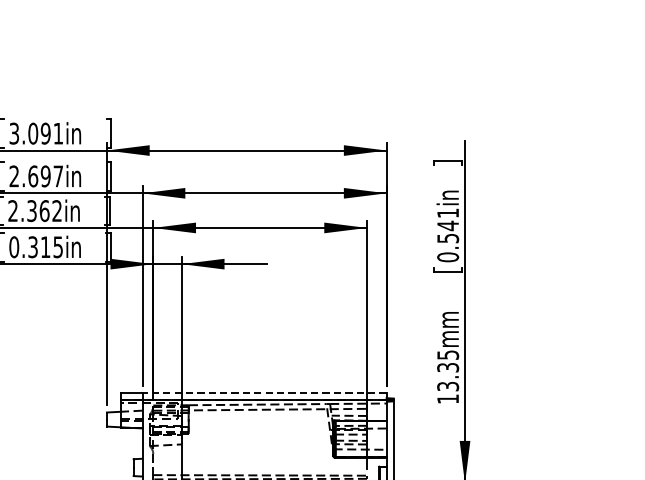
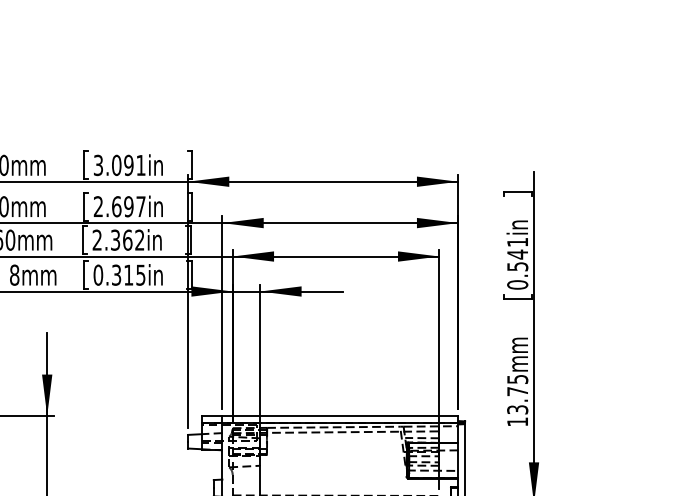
text: (447, 367) -> (517, 391), 13.35mm -> 13.75mm
line: (264, 392) -> (340, 415), dashed -> solid

